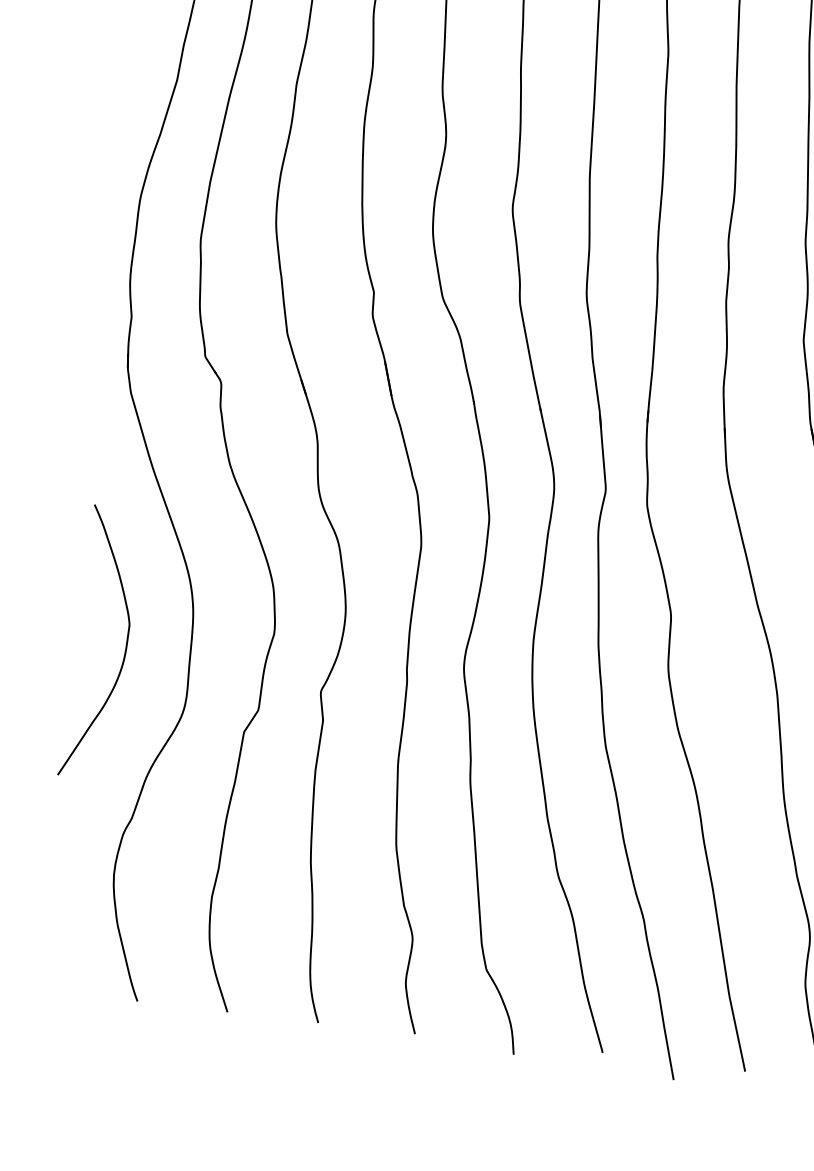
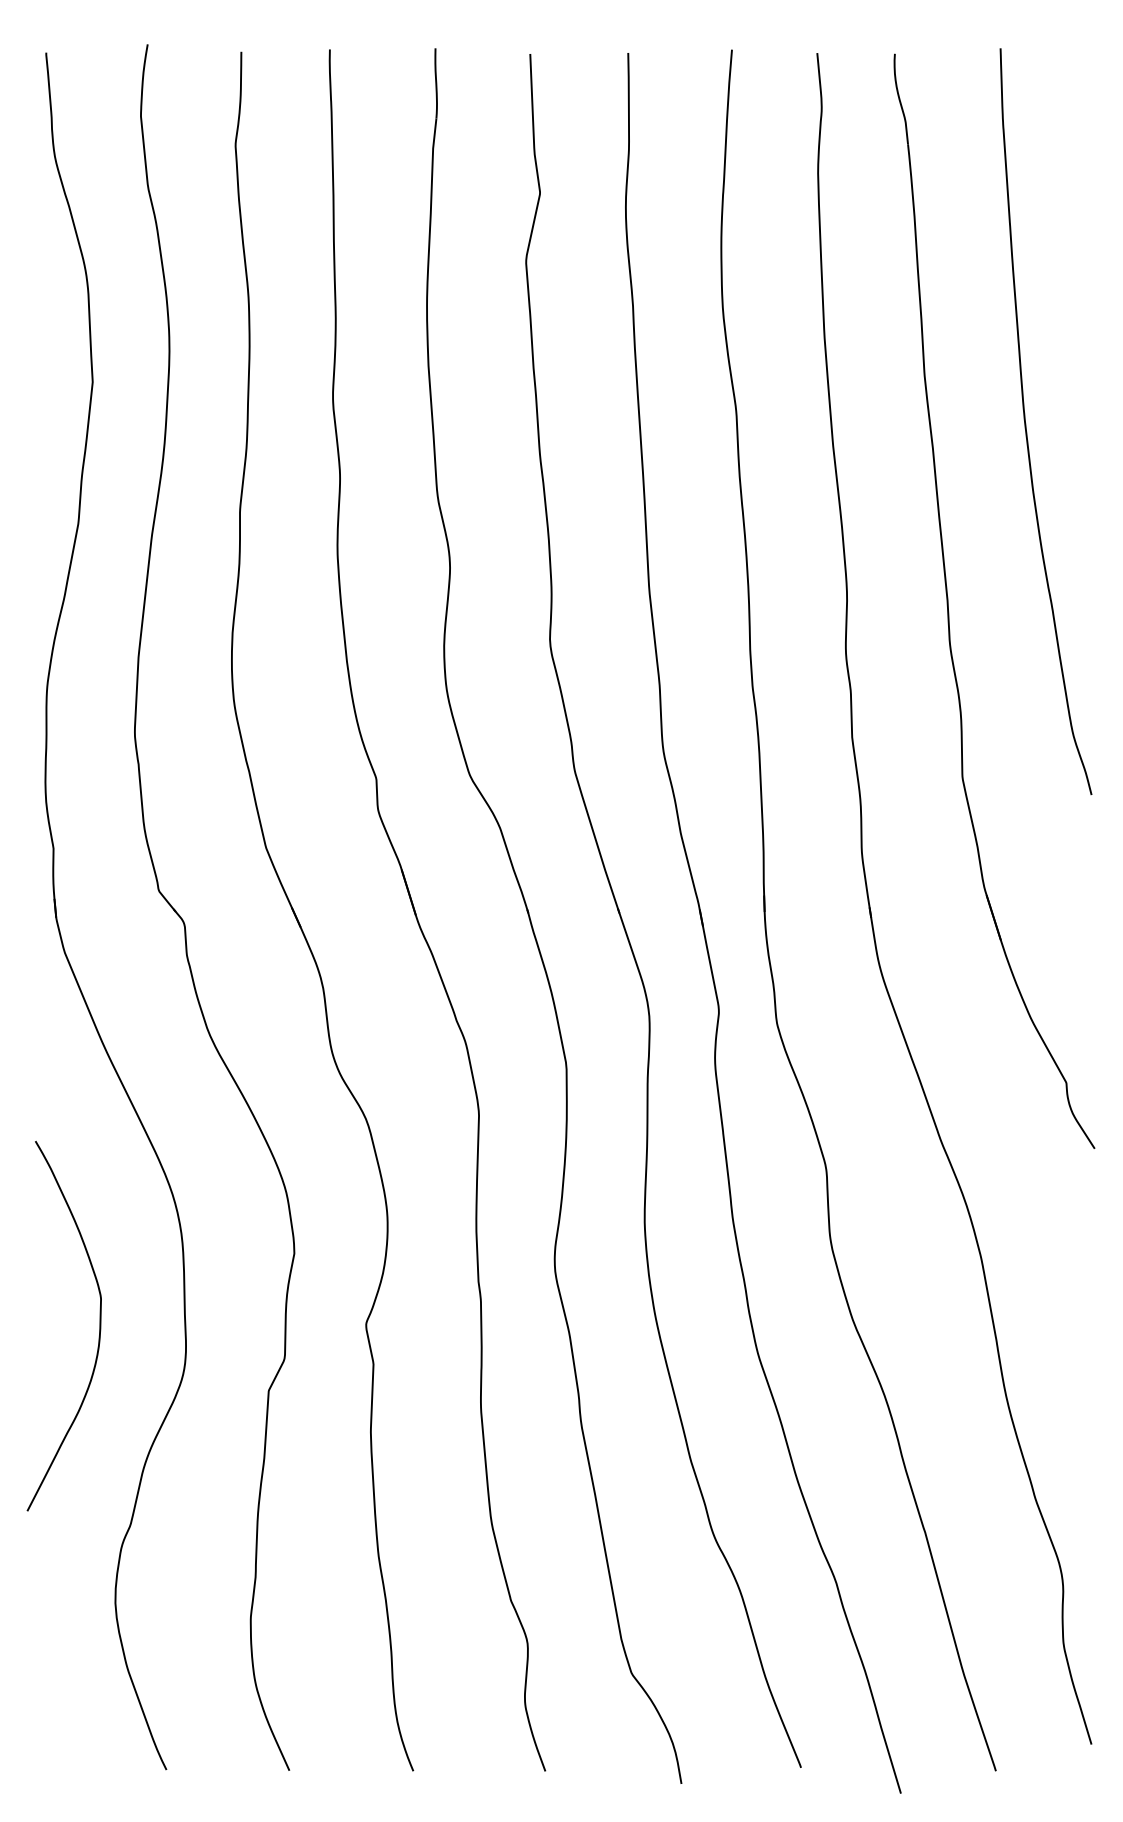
curve: (126, 645) -> (99, 1326), moved

